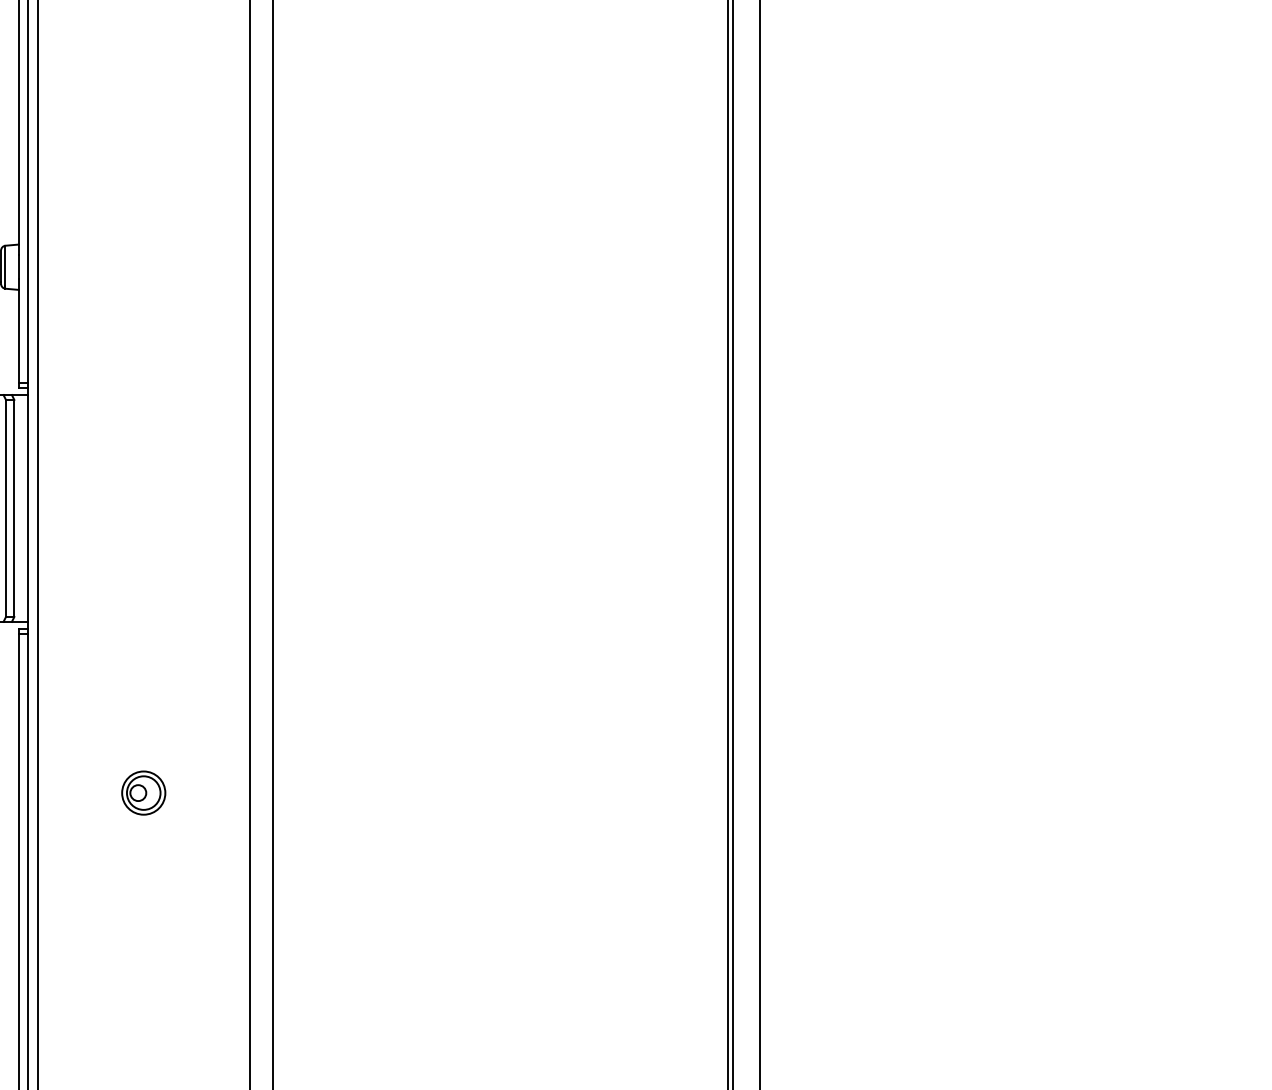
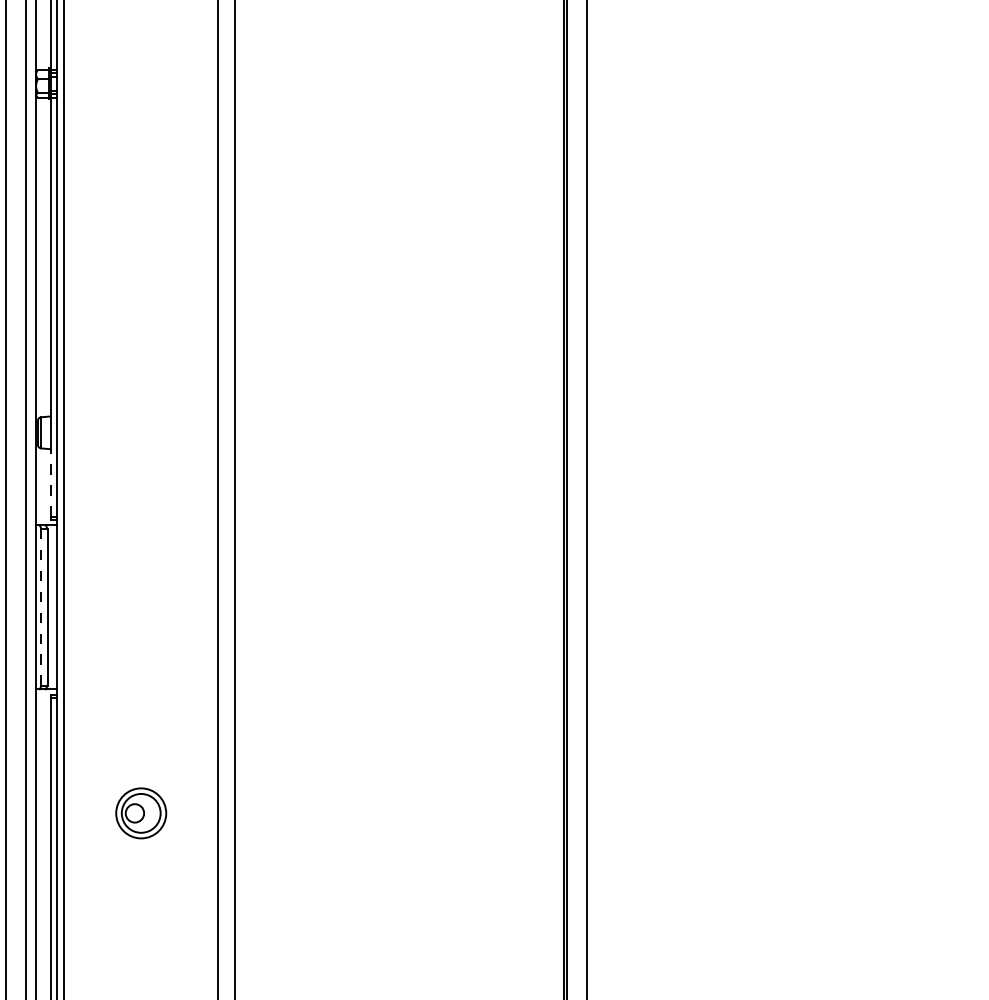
line: (18, 331) -> (50, 479), solid -> dashed
line: (6, 508) -> (41, 607), solid -> dashed
part: (142, 792) -> (140, 812), size x1.6

